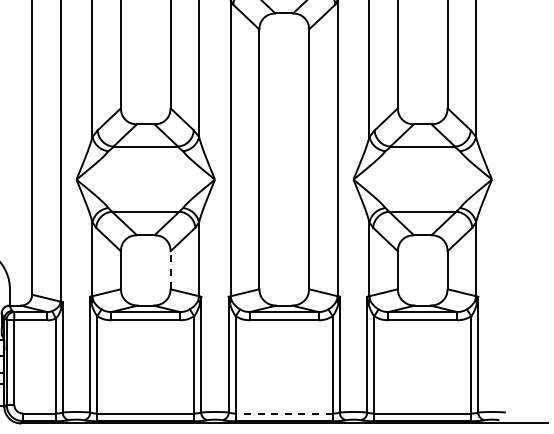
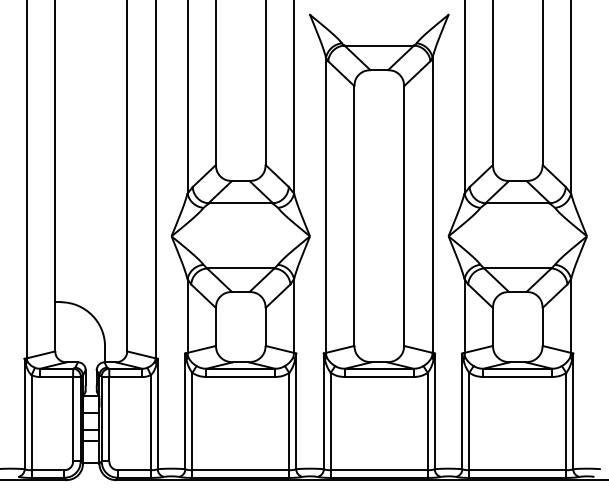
line: (170, 269) -> (265, 326), dashed -> solid
line: (284, 413) -> (379, 470), dashed -> solid

